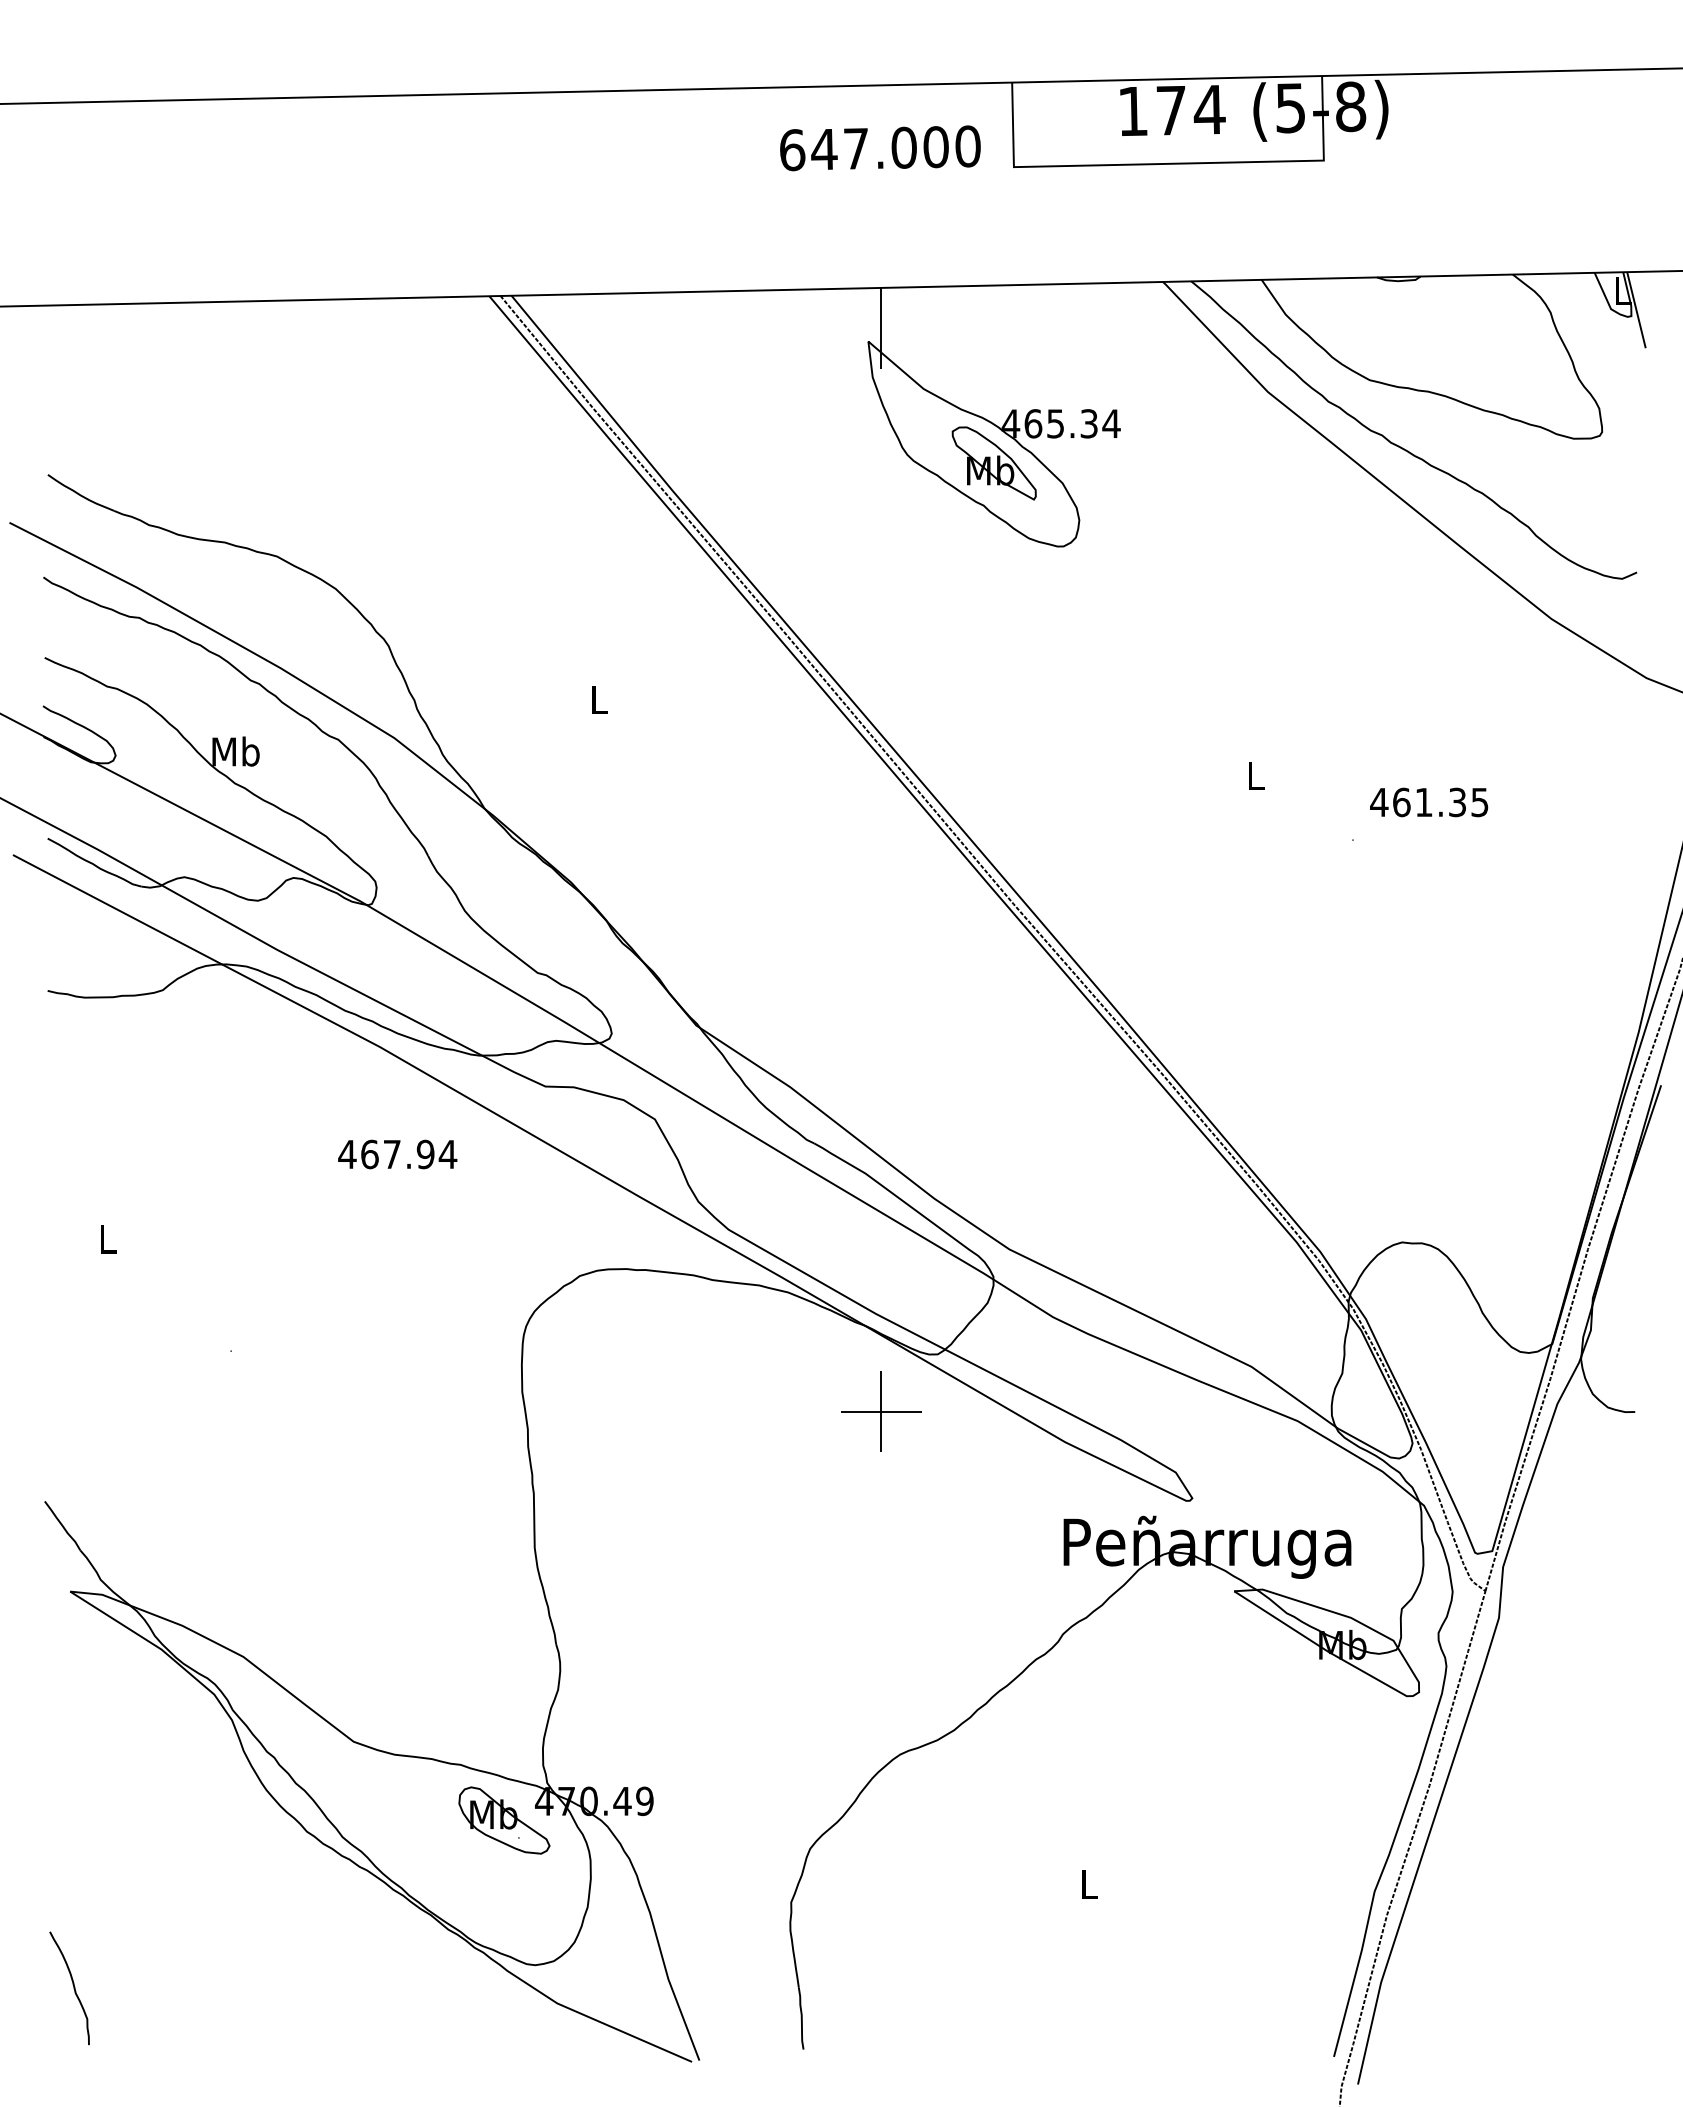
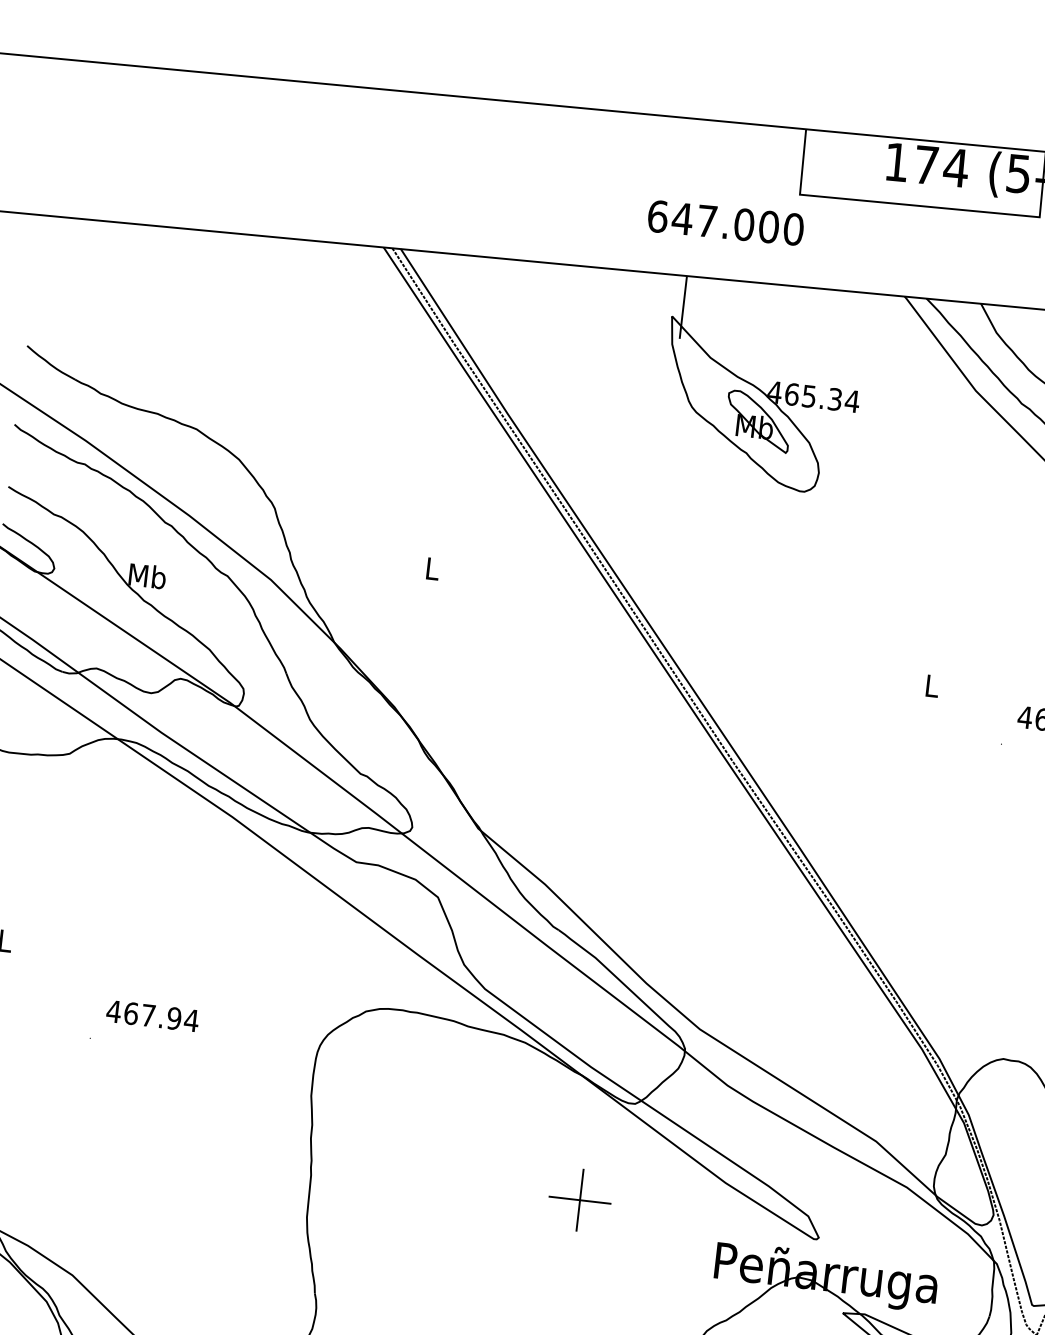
text: (880, 148) -> (725, 223), moved
text: (397, 1154) -> (152, 1016), moved
part: (881, 1411) -> (580, 1200), moved

